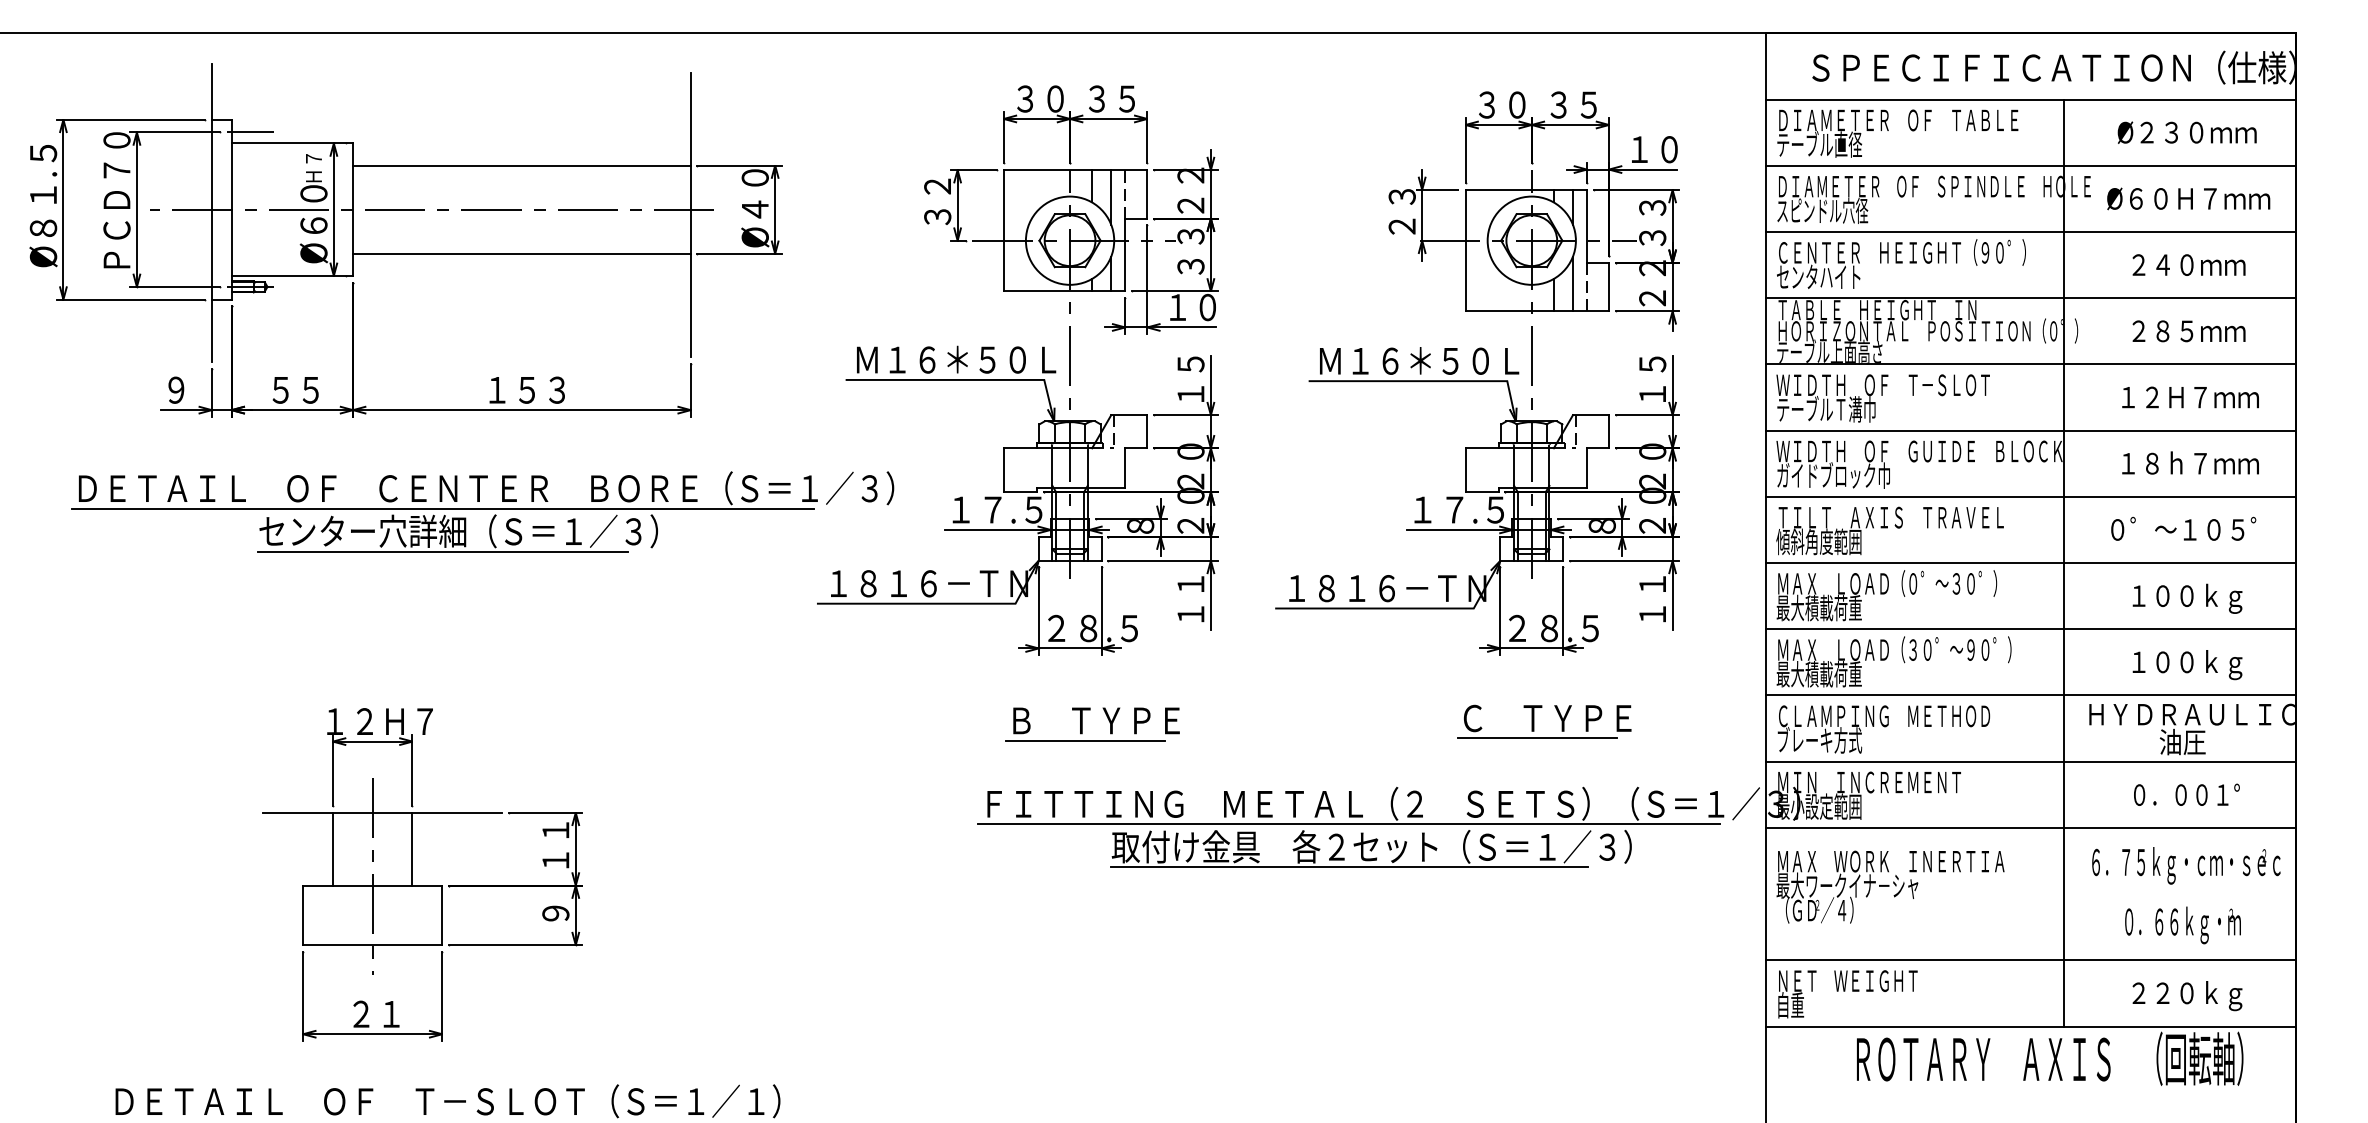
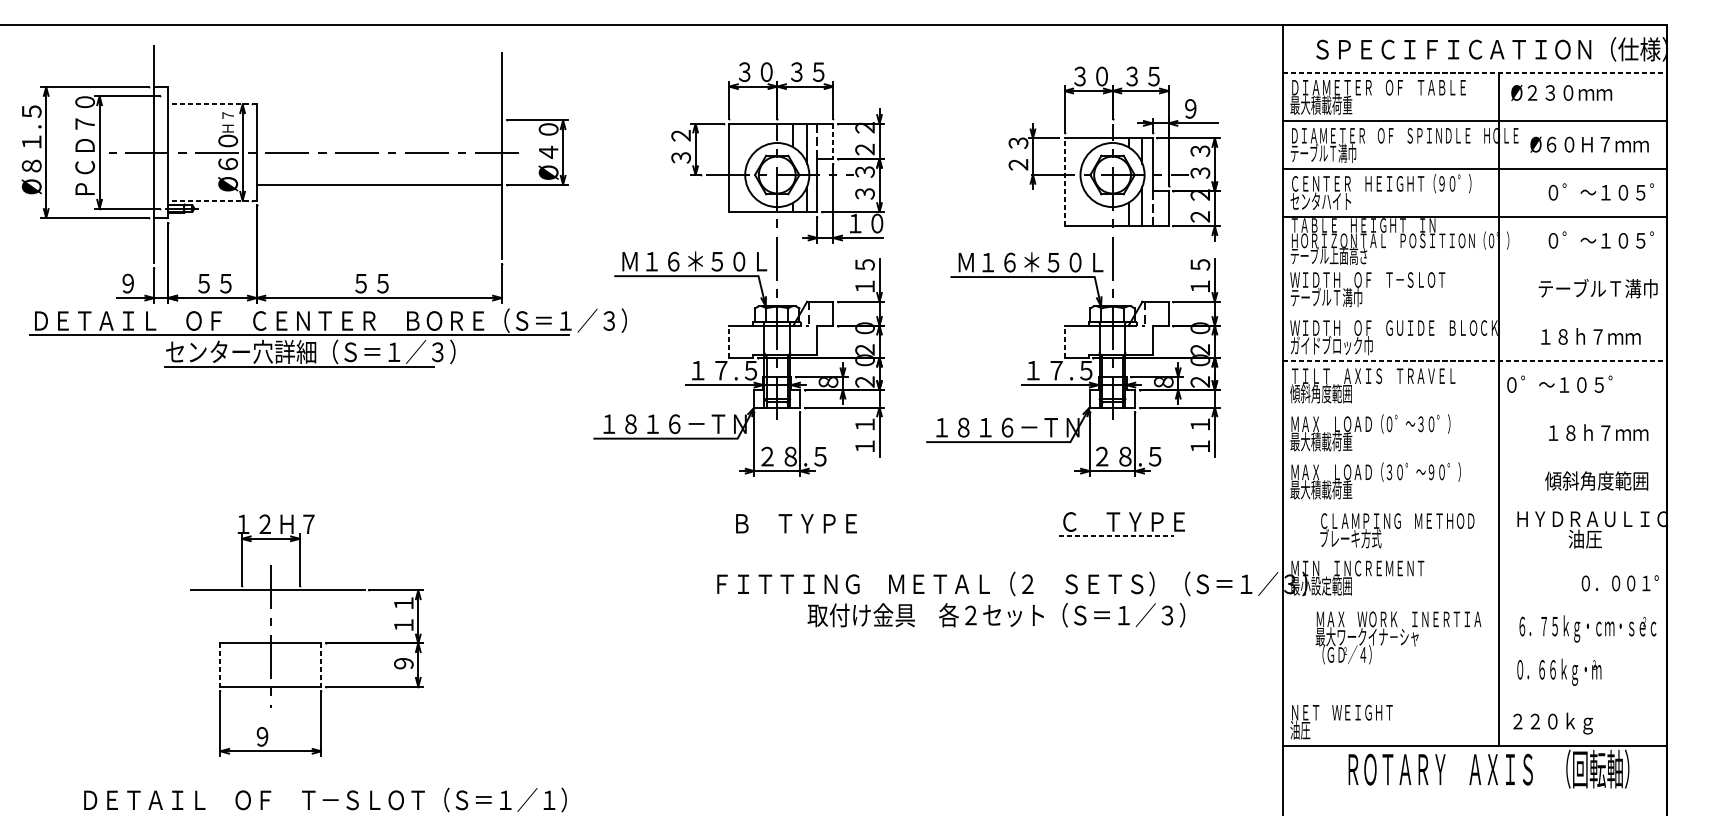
line: (2030, 99) -> (1474, 72), solid -> dashed
line: (249, 132) -> (181, 96), removed
text: (2186, 132) -> (1561, 92), moved
line: (292, 143) -> (212, 104), solid -> dashed
text: (1819, 144) -> (1321, 105), テーブル直径 -> 最大積載荷重
text: (1654, 149) -> (1201, 108), １０ -> ９
line: (521, 165) -> (378, 120), removed
line: (1147, 194) -> (833, 141), solid -> dashed
text: (1822, 210) -> (1323, 153), スピンドル穴径 -> テーブルＴ溝巾
line: (1465, 250) -> (1064, 182), solid -> dashed
text: (2204, 263) -> (1601, 191), ２４０ｍｍ -> ０゜～１０５゜
line: (292, 275) -> (212, 200), solid -> dashed
text: (2204, 330) -> (1601, 240), ２８５ｍｍ -> ０゜～１０５゜
line: (2030, 364) -> (1474, 264), removed
text: (526, 389) -> (382, 283), １５３ -> ５５
text: (2200, 396) -> (1598, 288), １２Ｈ７ｍｍ -> テーブルＴ溝巾
line: (2030, 430) -> (1474, 312), removed
line: (1003, 469) -> (728, 341), solid -> dashed
line: (1465, 469) -> (1064, 341), solid -> dashed
line: (2030, 496) -> (1474, 360), solid -> dashed
part: (482, 511) -> (328, 337), moved
text: (2183, 528) -> (1559, 384), moved
line: (2030, 563) -> (1474, 409), removed
text: (2212, 598) -> (1606, 434), １００ｋｇ -> １８ｈ７ｍｍ
line: (2030, 629) -> (1474, 457), removed
text: (2198, 664) -> (1596, 482), １００ｋｇ -> 傾斜角度範囲
line: (2030, 695) -> (1474, 505), removed
text: (1883, 729) -> (1397, 530), moved
line: (1537, 738) -> (1116, 536), solid -> dashed
line: (1085, 740) -> (788, 537), removed
line: (2030, 761) -> (1474, 553), removed
text: (2186, 794) -> (1619, 583), moved
line: (1348, 824) -> (979, 598), removed
line: (2030, 827) -> (1474, 601), removed
line: (333, 848) -> (242, 616), removed
line: (412, 848) -> (299, 616), removed
line: (1348, 867) -> (979, 630), removed
text: (1890, 886) -> (1398, 637), moved
line: (303, 915) -> (220, 665), solid -> dashed
line: (442, 915) -> (321, 665), solid -> dashed
text: (2182, 925) -> (1558, 672), moved
line: (2030, 960) -> (1474, 697), removed
text: (2187, 996) -> (1553, 723), moved
text: (1790, 1005) -> (1300, 730), 自重 -> 油圧
text: (376, 1013) -> (273, 736), ２１ -> ９

